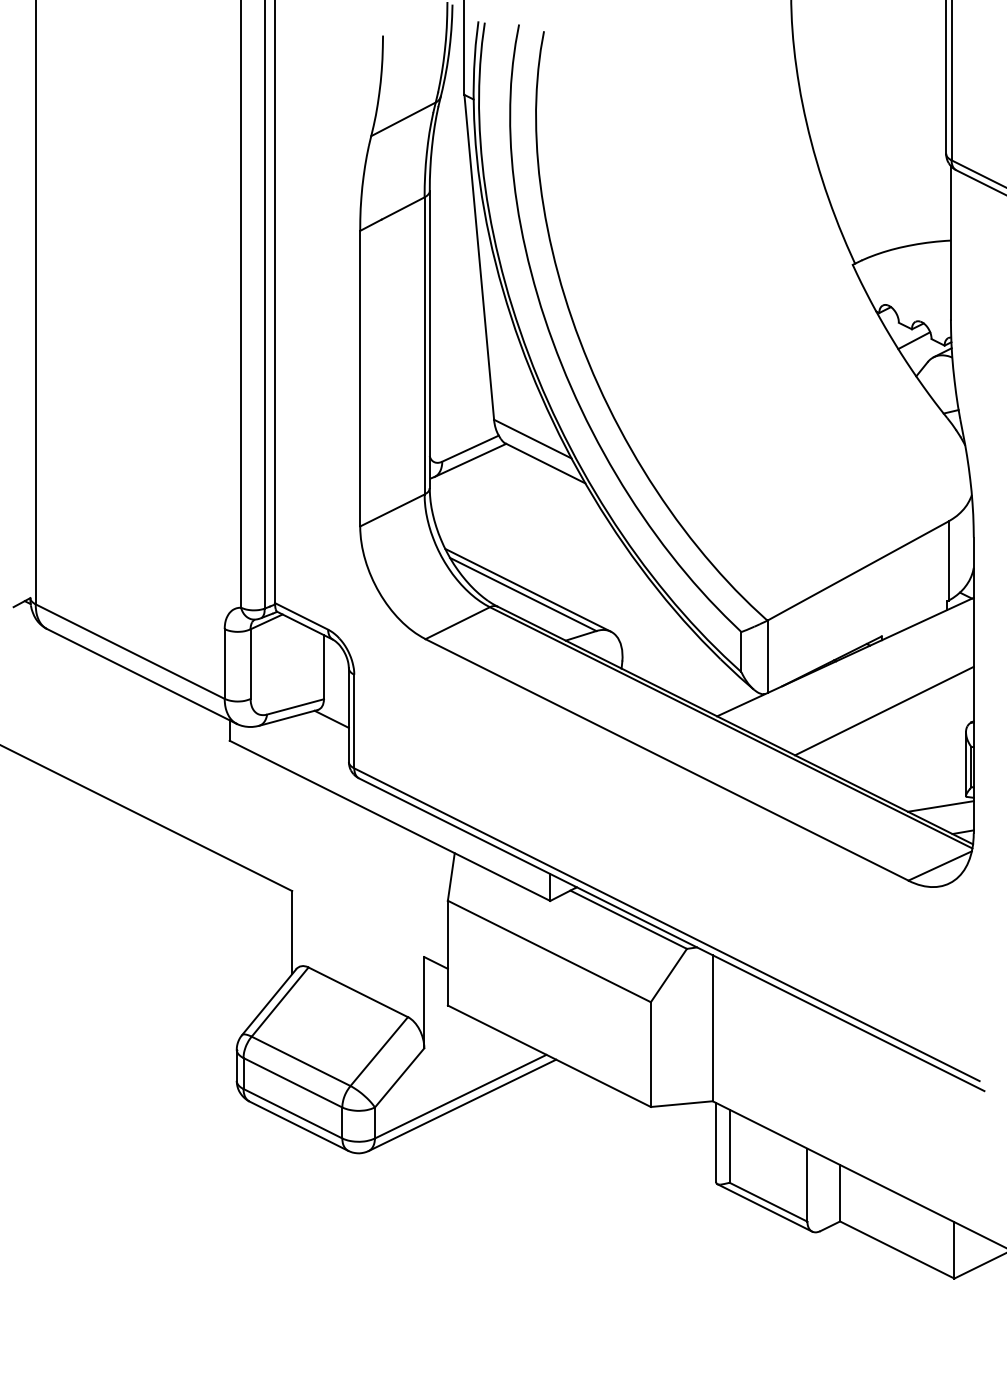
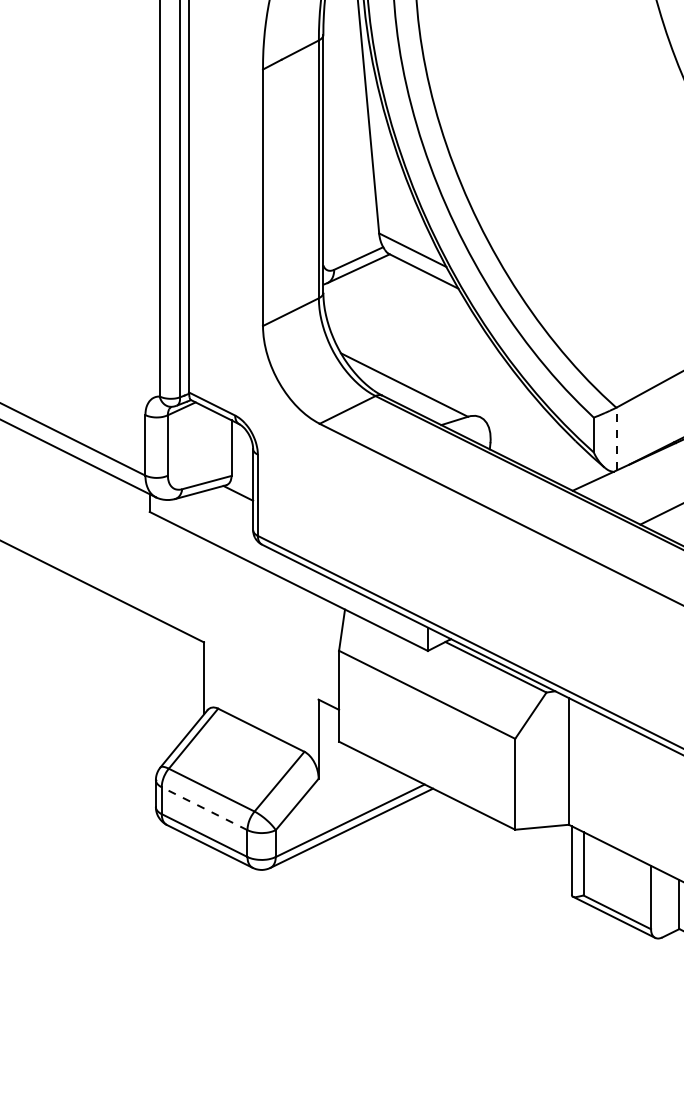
line: (527, 589) -> (408, 380), removed
line: (767, 656) -> (616, 438), solid -> dashed
line: (292, 1082) -> (204, 808), solid -> dashed

